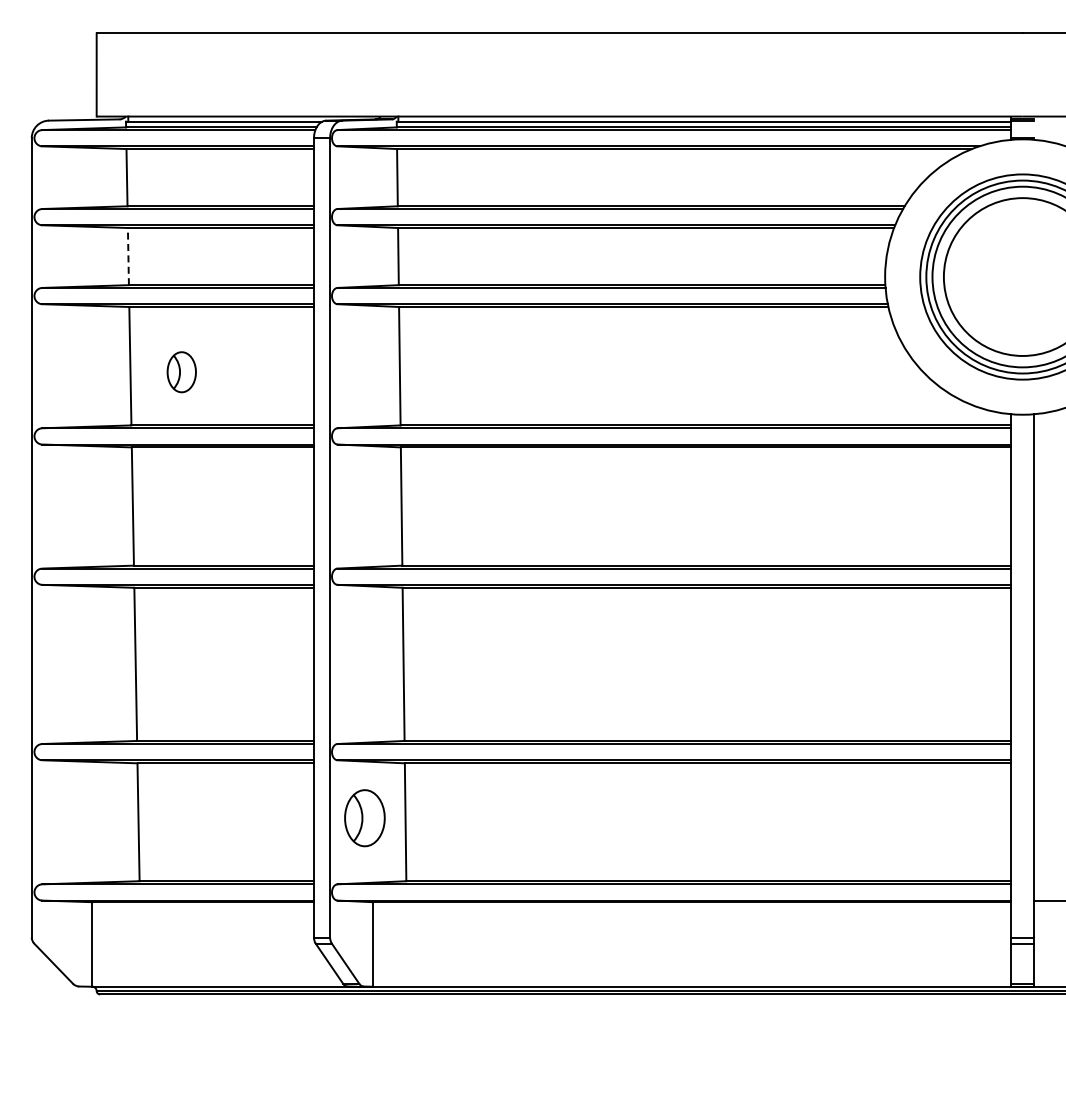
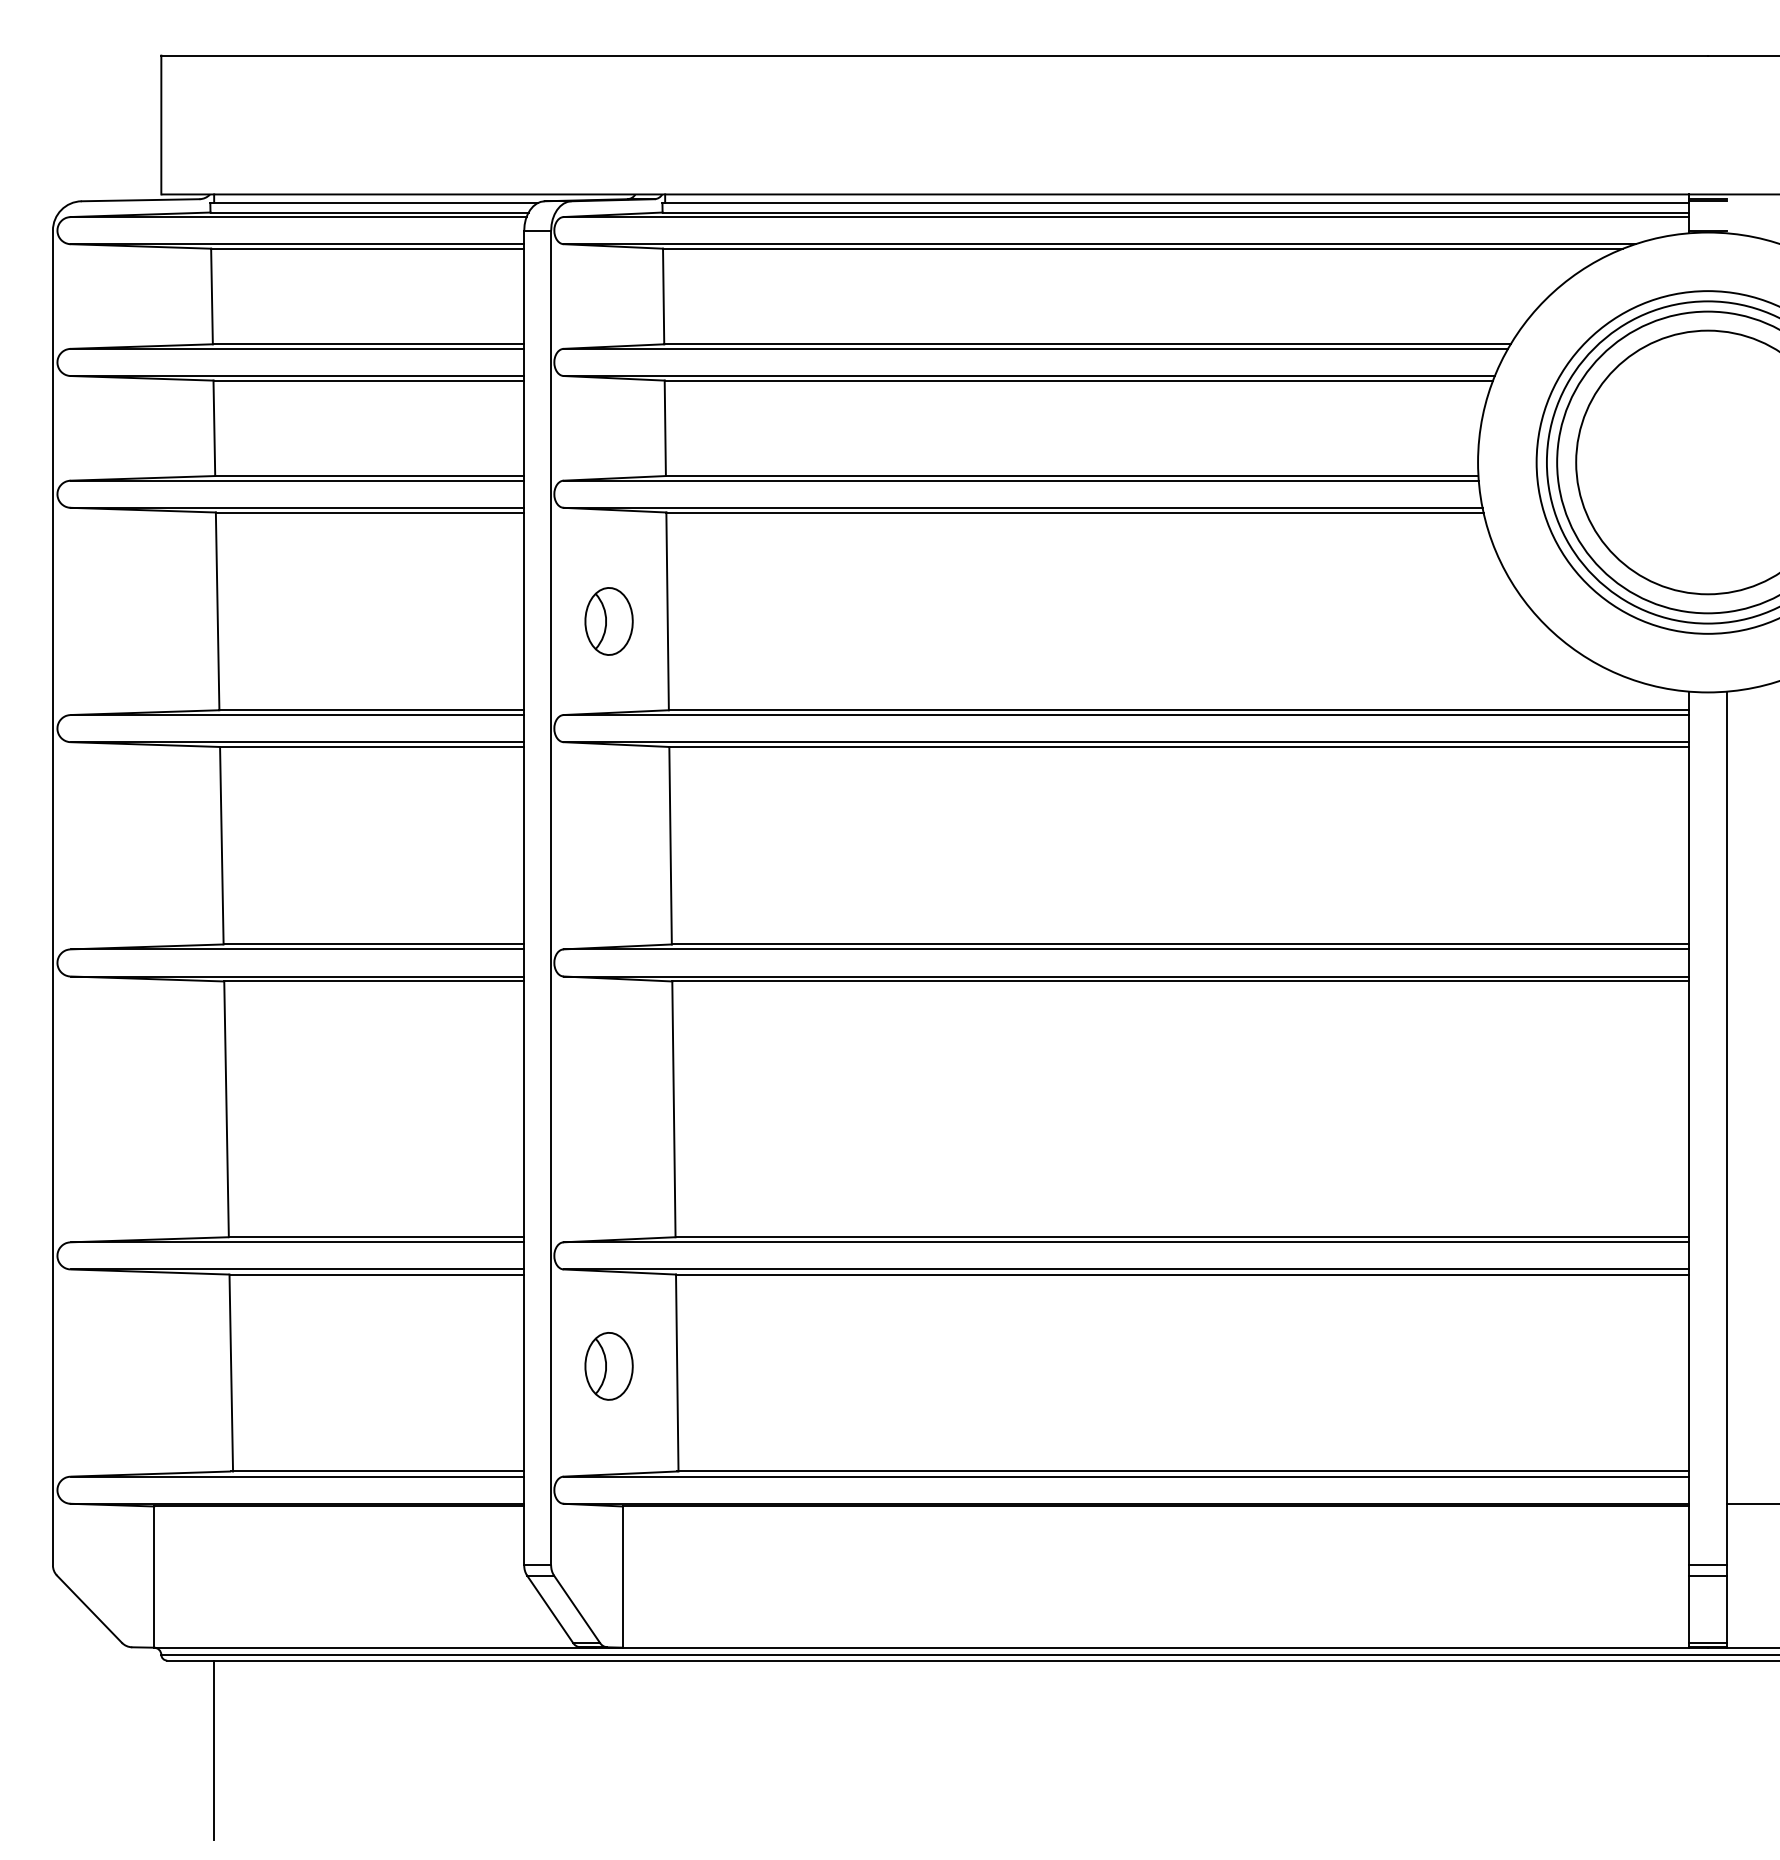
line: (128, 256) -> (214, 428), dashed -> solid
part: (181, 372) -> (608, 621), moved
part: (364, 818) -> (608, 1366), size x0.71
line: (128, 1047) -> (214, 1749), added

